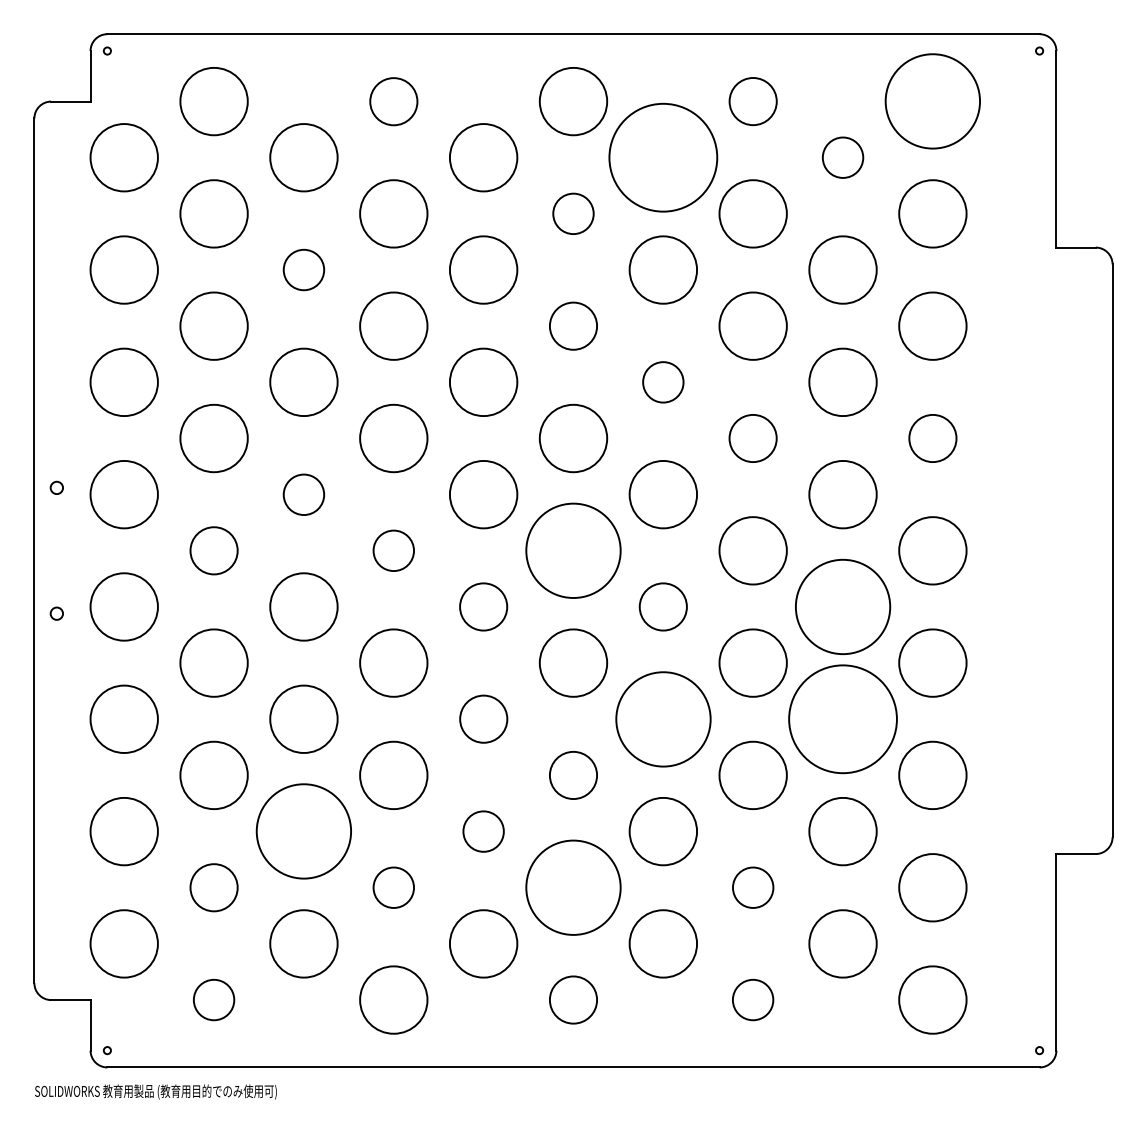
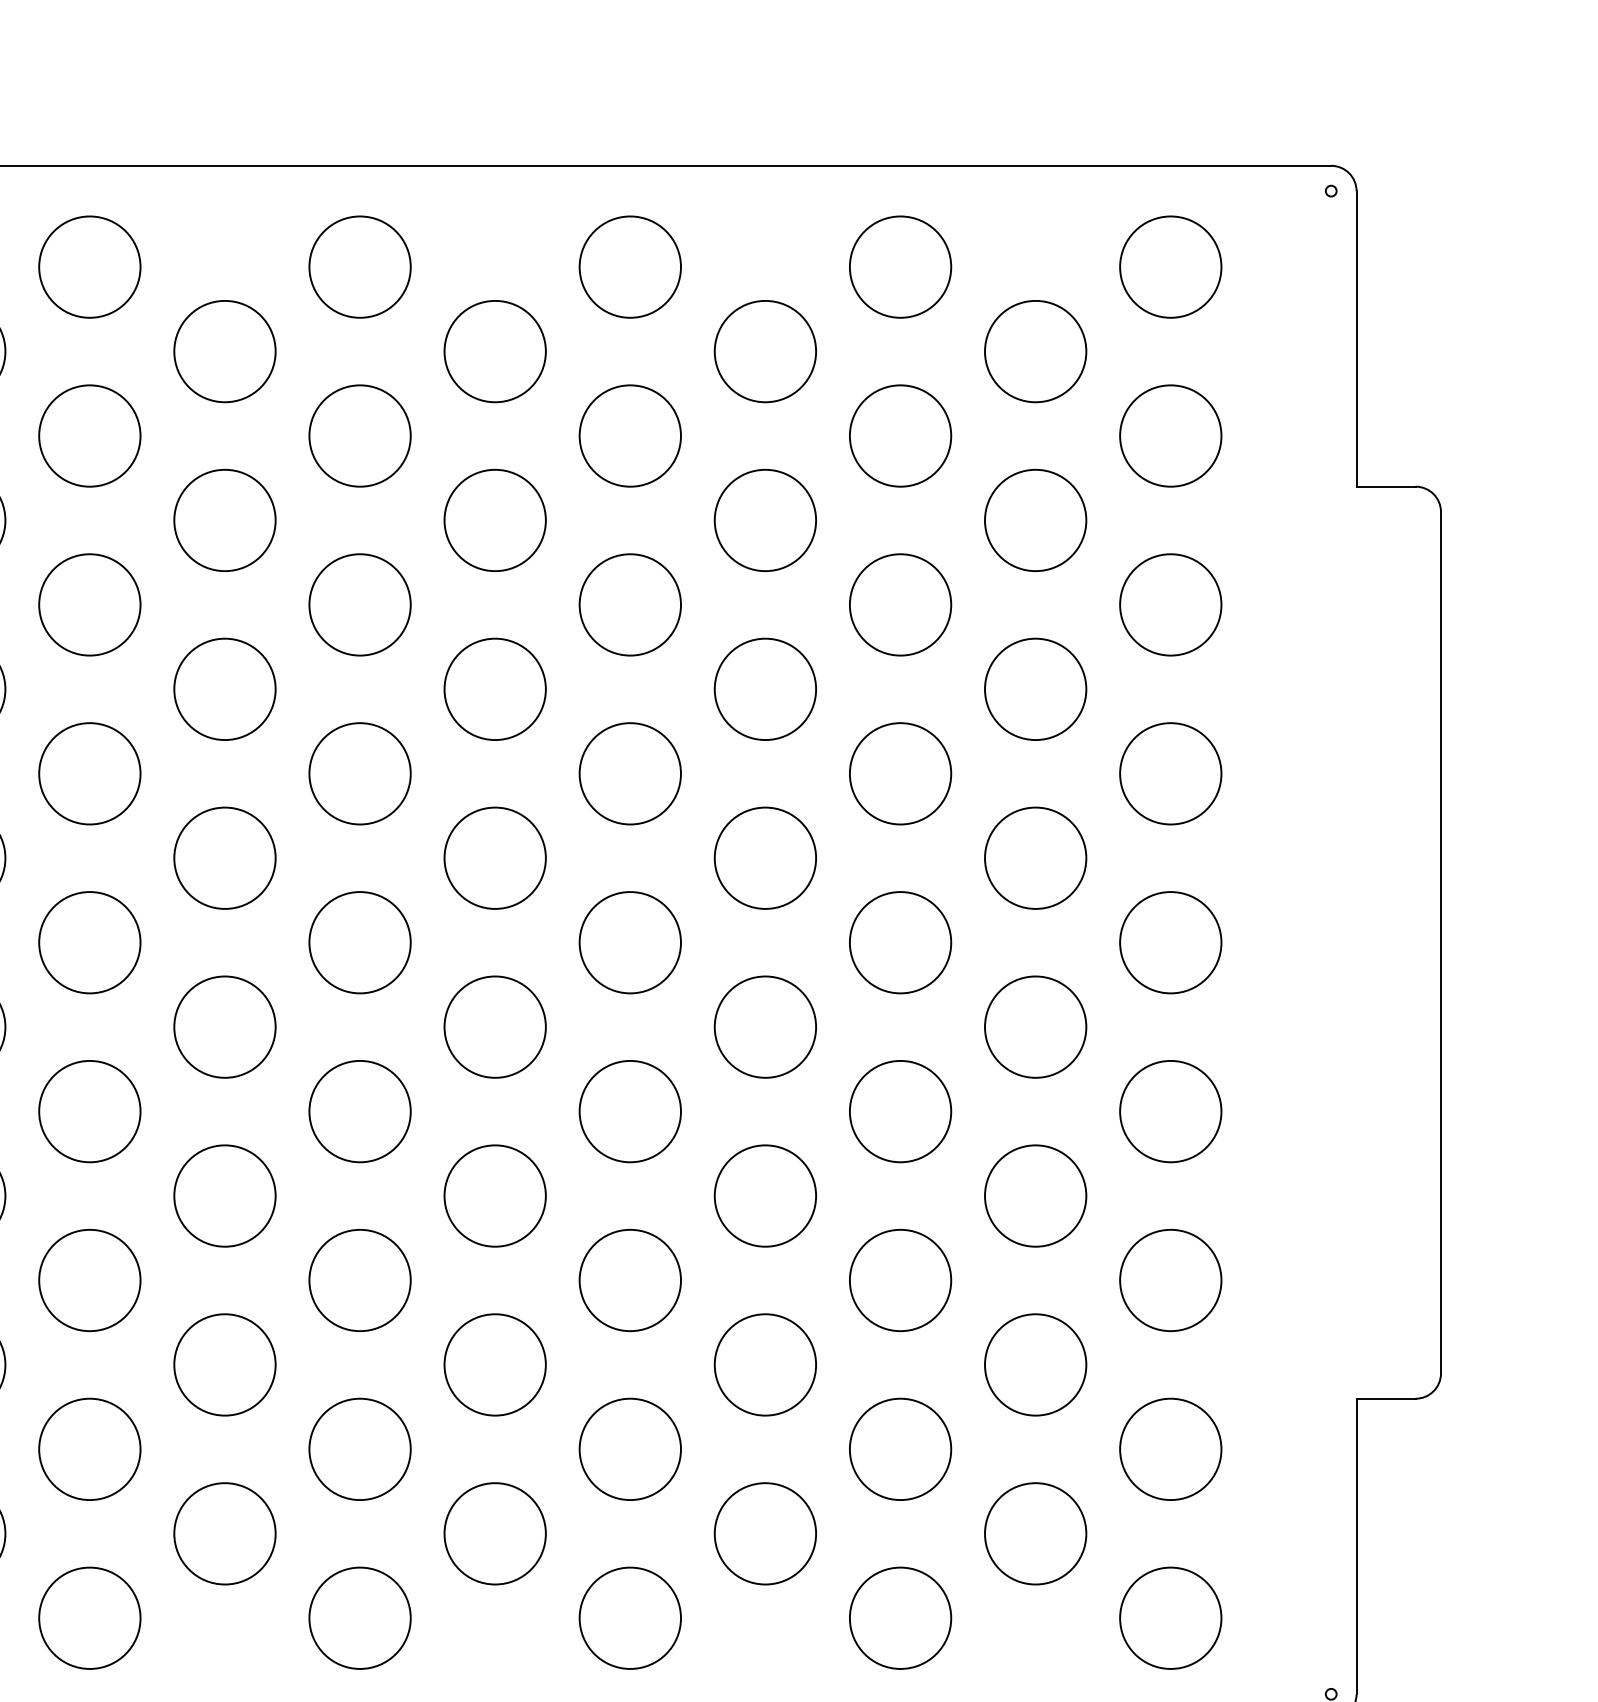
circle: (393, 101) -> (359, 267), size x1.43
circle: (752, 101) -> (899, 267), size x1.43
circle: (932, 101) -> (1170, 267), size x0.71
circle: (663, 157) -> (765, 351), size x0.62
circle: (842, 157) -> (1034, 351), size x1.67
circle: (573, 213) -> (630, 435), size x1.67
circle: (303, 269) -> (224, 519), size x1.67
circle: (573, 325) -> (630, 603), size x1.43
circle: (663, 382) -> (765, 689), size x1.67
circle: (752, 438) -> (899, 773), size x1.43
circle: (932, 438) -> (1170, 773), size x1.43
circle: (303, 494) -> (224, 858), size x1.67
circle: (213, 550) -> (88, 942), size x1.43
circle: (393, 550) -> (359, 942), size x1.67
circle: (573, 550) -> (630, 942), size x0.71
circle: (483, 606) -> (494, 1026), size x1.43
circle: (663, 606) -> (765, 1026), size x1.43
circle: (842, 606) -> (1034, 1026), size x0.71
circle: (483, 718) -> (494, 1194), size x1.43
circle: (662, 718) -> (764, 1194), size x0.71
circle: (842, 718) -> (1034, 1194), size x0.62
circle: (573, 775) -> (630, 1280), size x1.43
circle: (303, 831) -> (224, 1364), size x0.71
circle: (483, 831) -> (494, 1364), size x1.67
circle: (213, 887) -> (88, 1449), size x1.43
circle: (393, 887) -> (359, 1449), size x1.67
circle: (573, 887) -> (630, 1449), size x0.71
circle: (752, 887) -> (899, 1449), size x1.67
circle: (213, 999) -> (88, 1617), size x1.67
circle: (573, 999) -> (630, 1617), size x1.43
circle: (752, 999) -> (899, 1617), size x1.67

